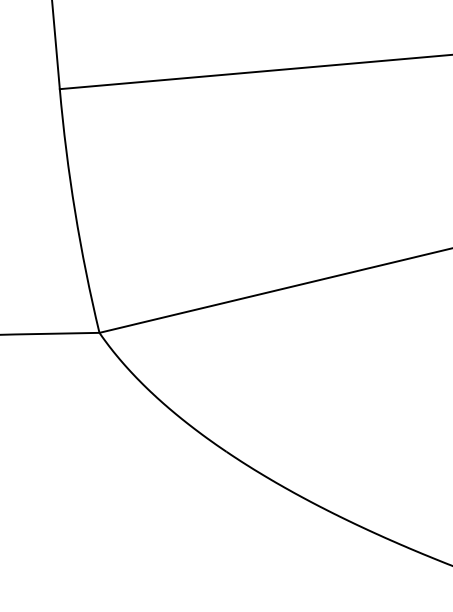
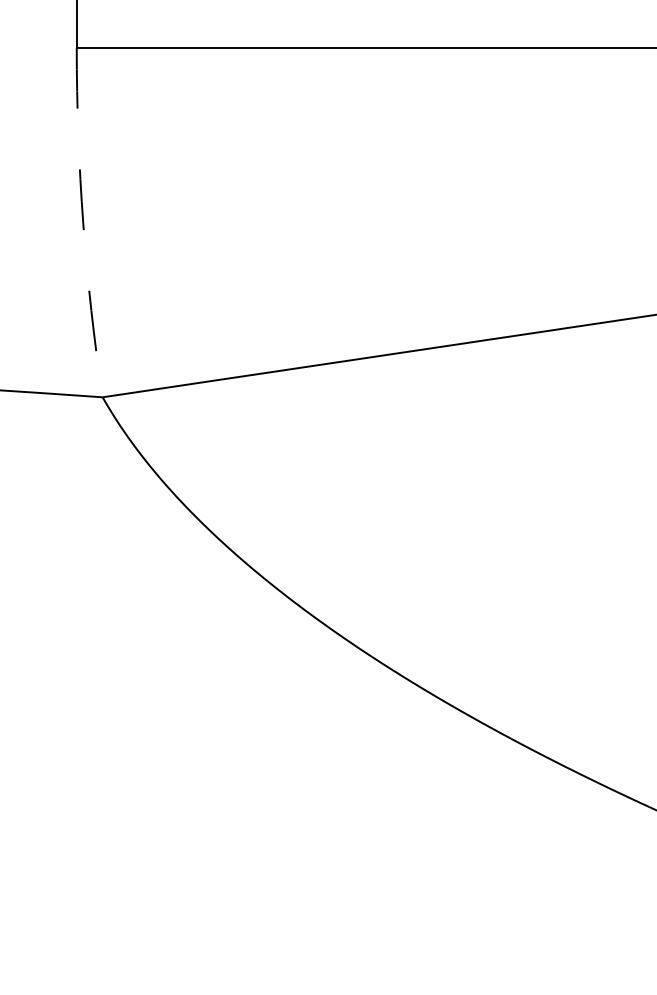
arc: (75, 212) -> (83, 223), solid -> dashed

